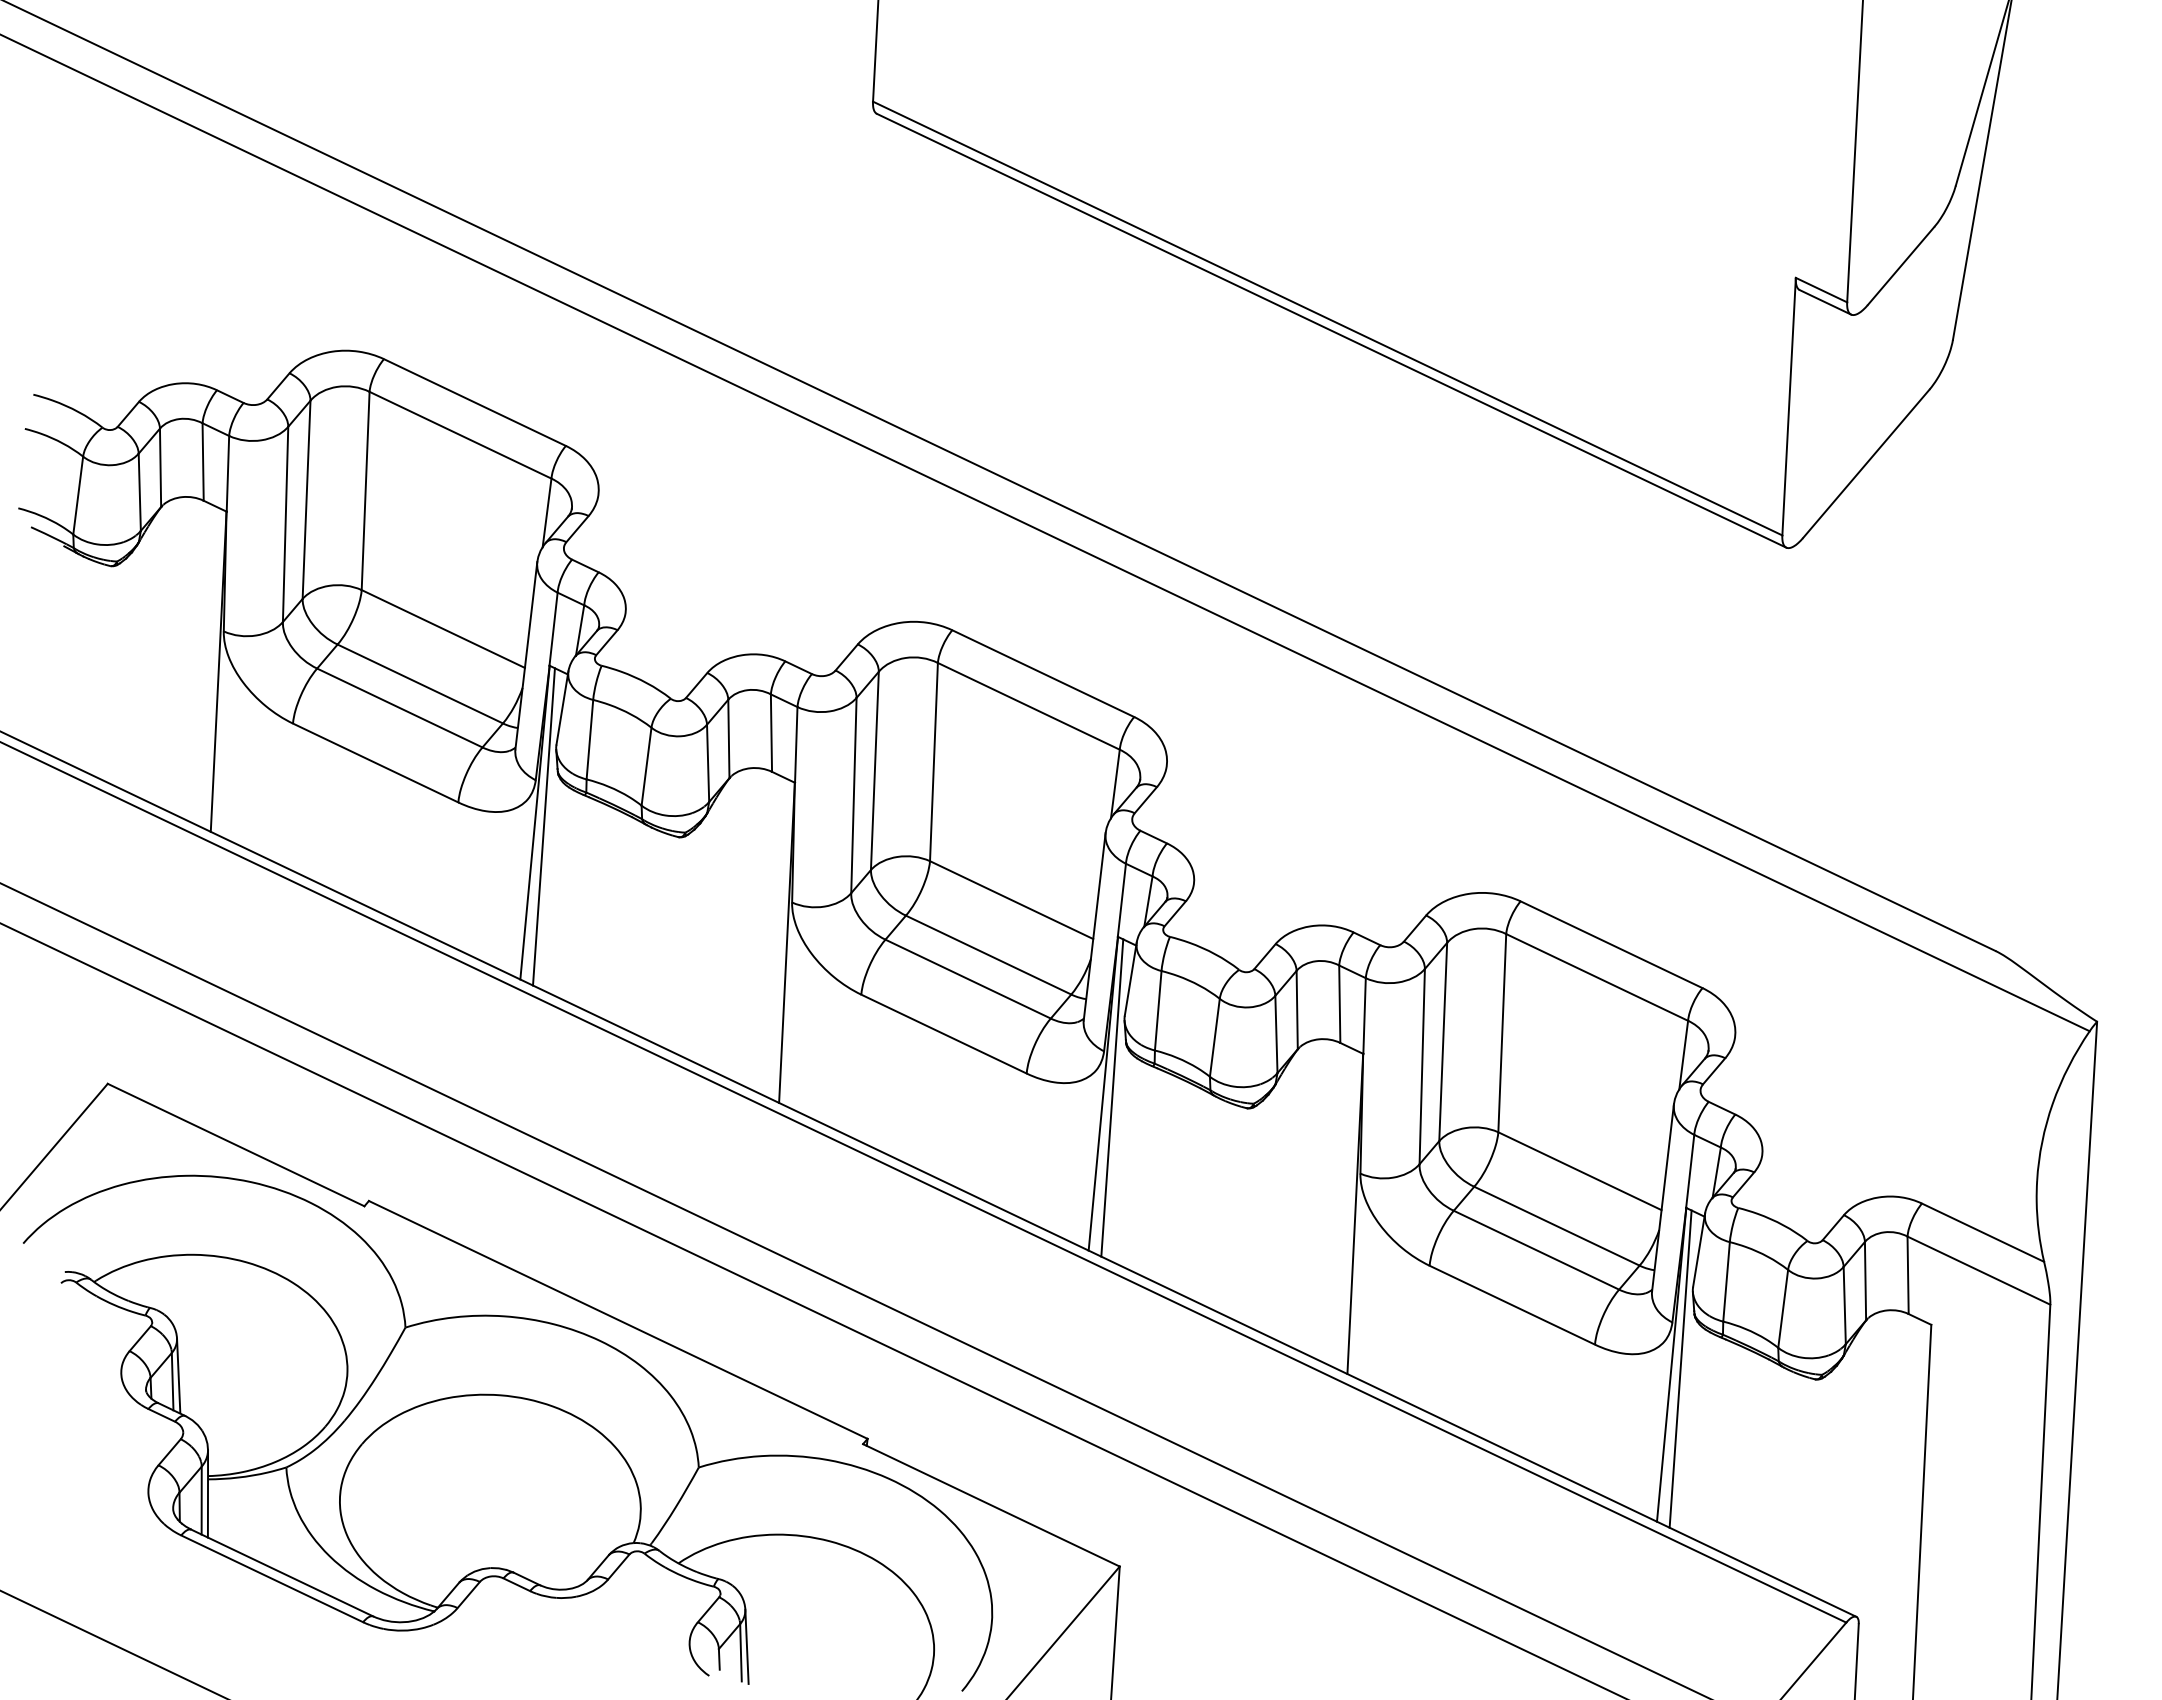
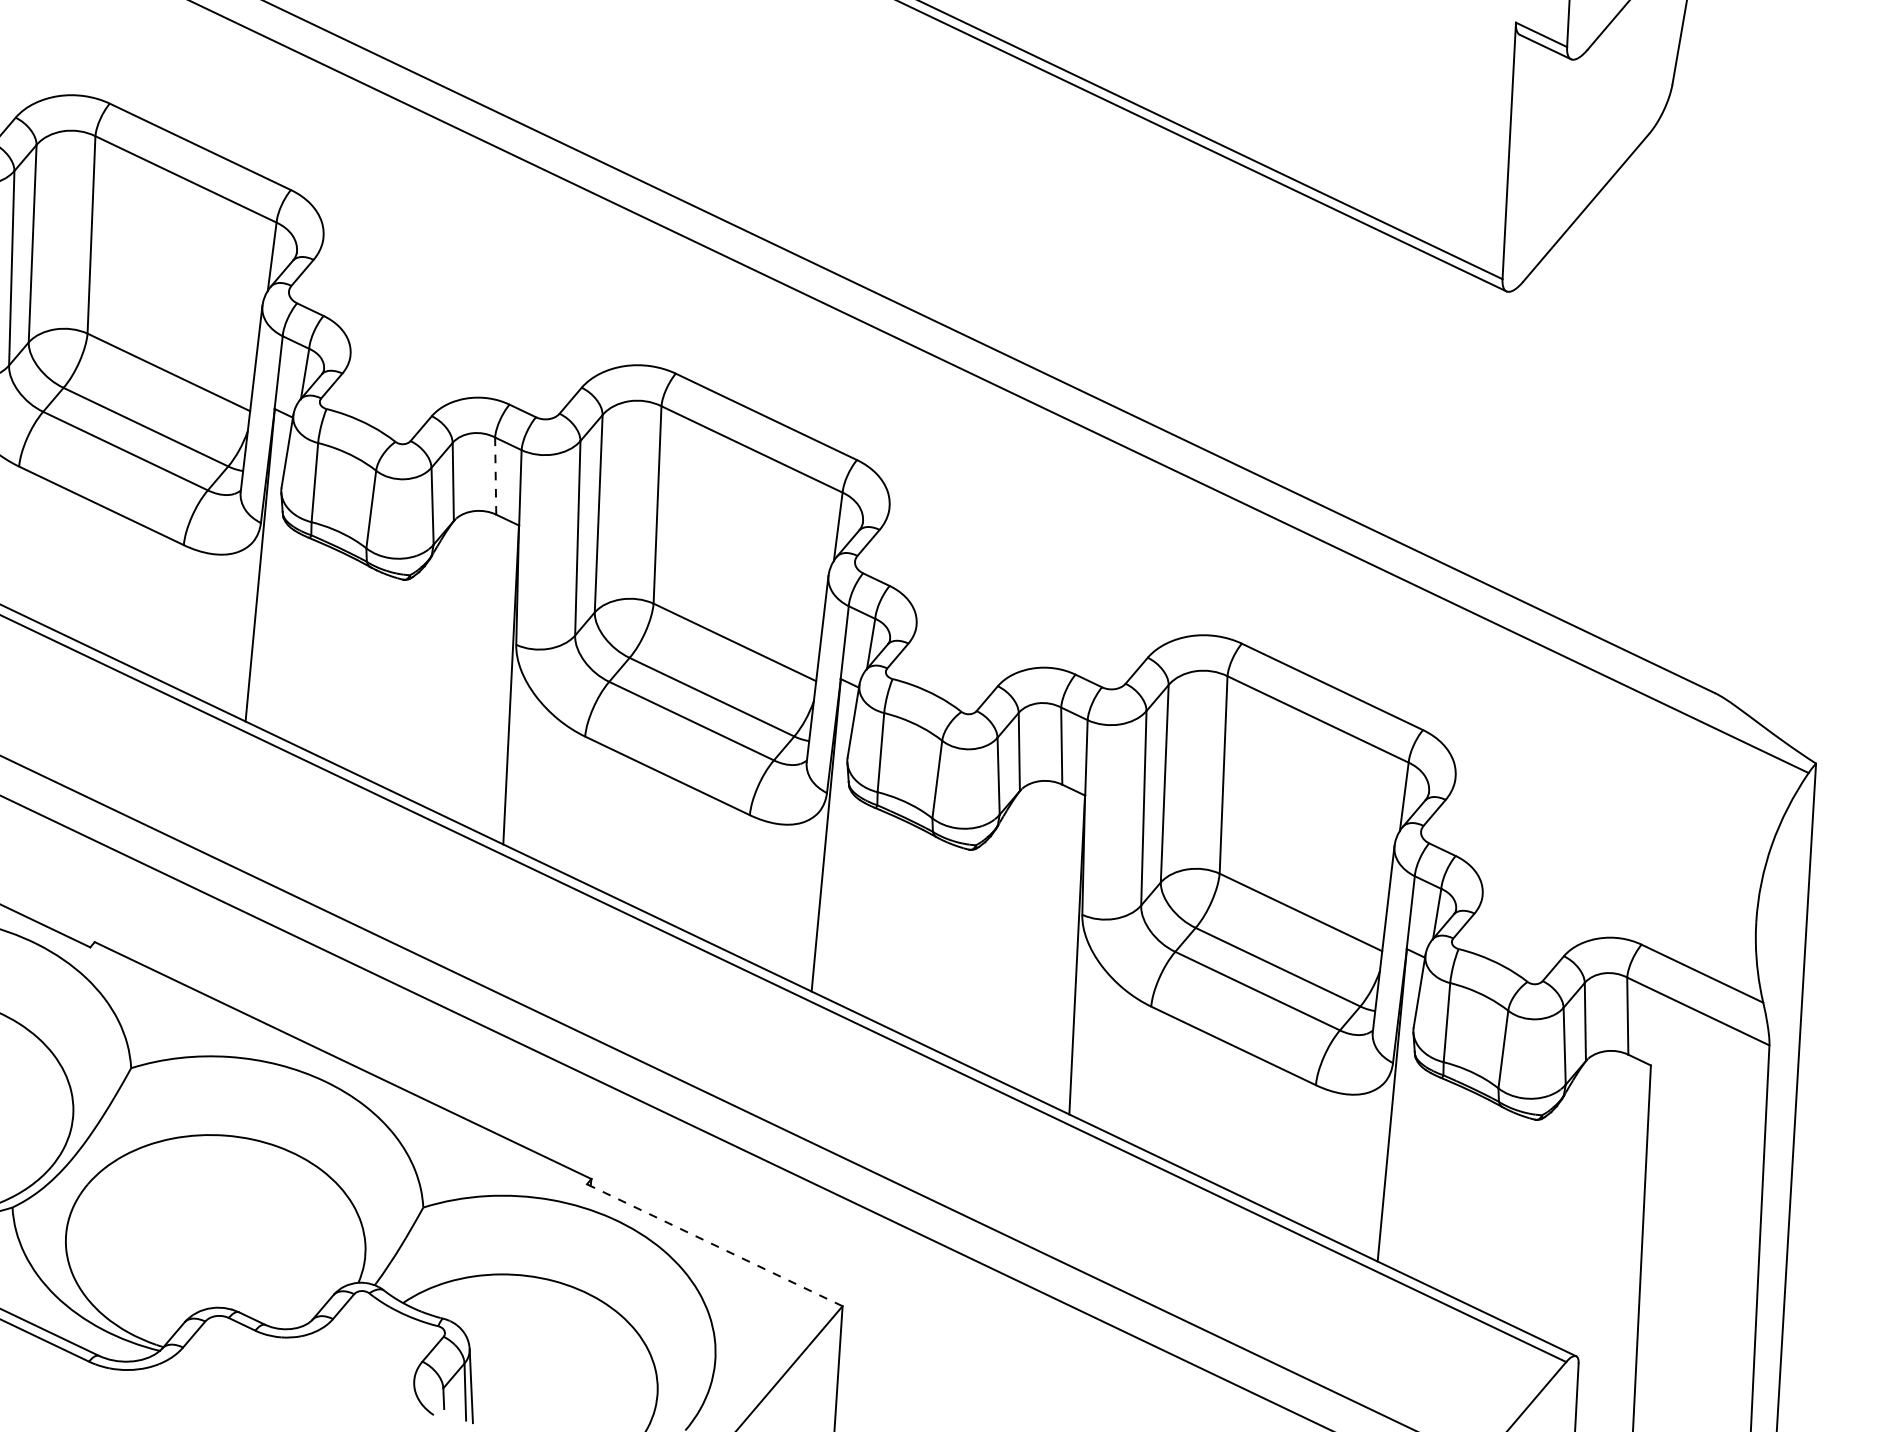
line: (771, 733) -> (495, 476), solid -> dashed
line: (543, 826) -> (268, 569), removed
line: (1112, 1097) -> (835, 839), removed
line: (1680, 1368) -> (1401, 1108), removed
line: (990, 1505) -> (713, 1245), solid -> dashed

